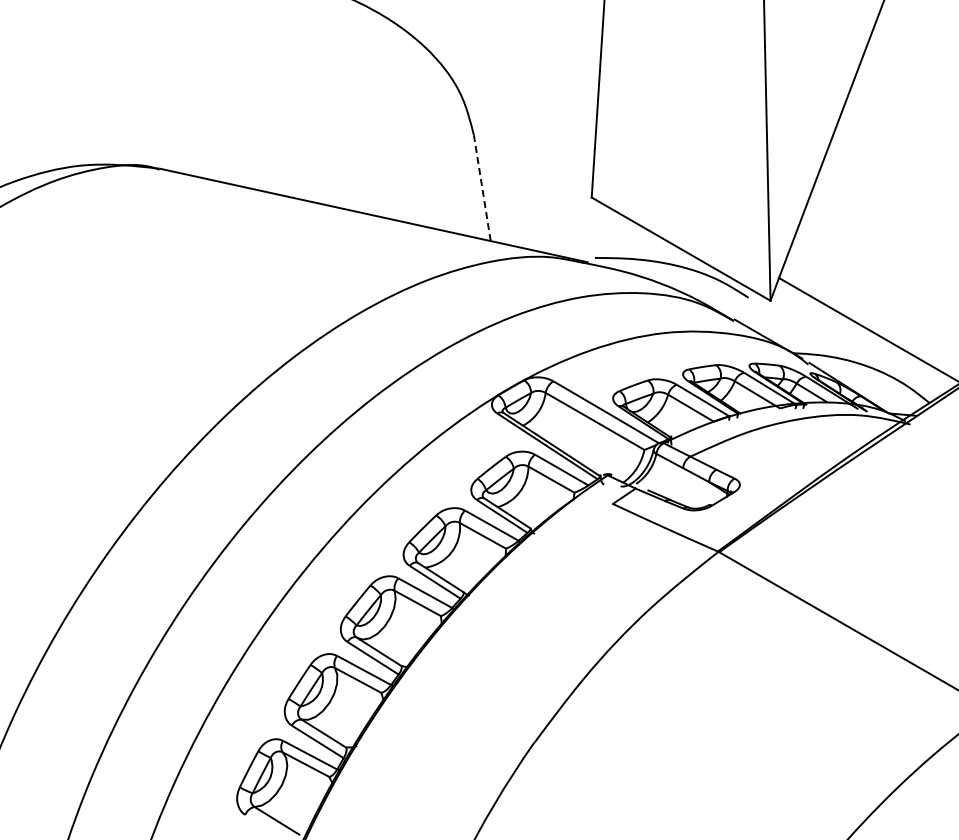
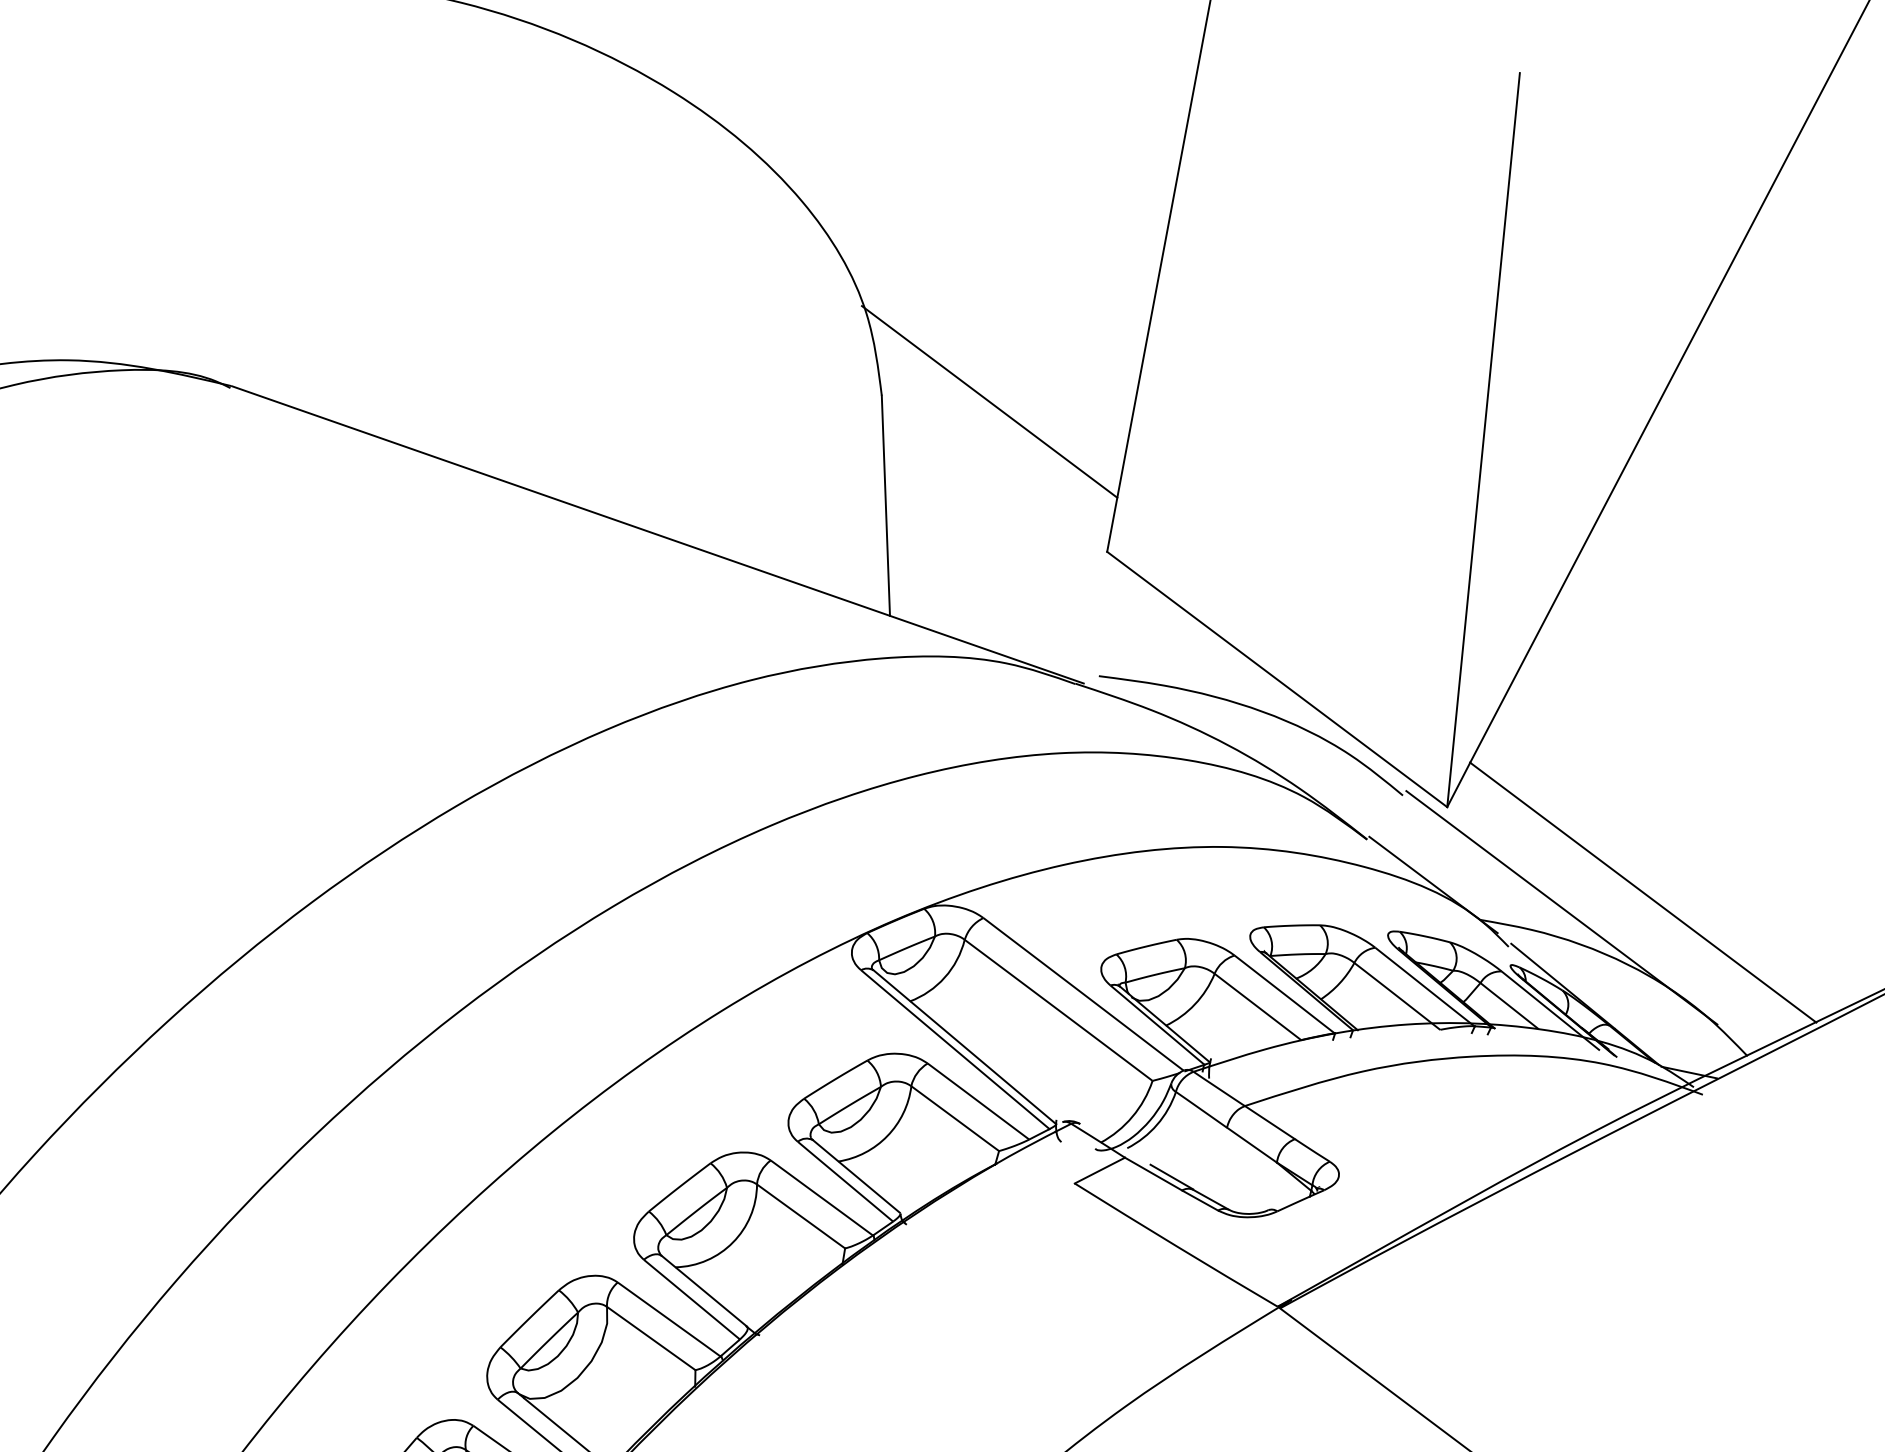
line: (526, 131) -> (990, 400), added
line: (482, 187) -> (886, 504), dashed -> solid
line: (831, 342) -> (1561, 907), added

